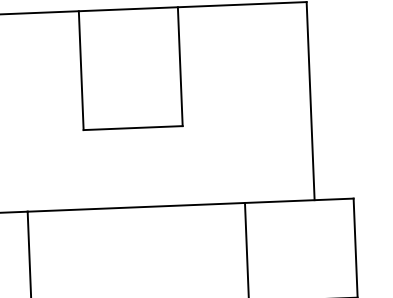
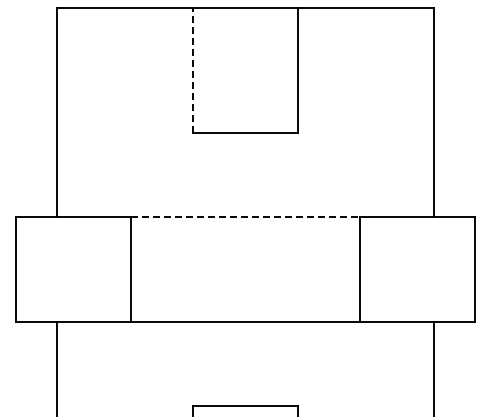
line: (81, 70) -> (193, 70), solid -> dashed
line: (136, 207) -> (245, 217), solid -> dashed

